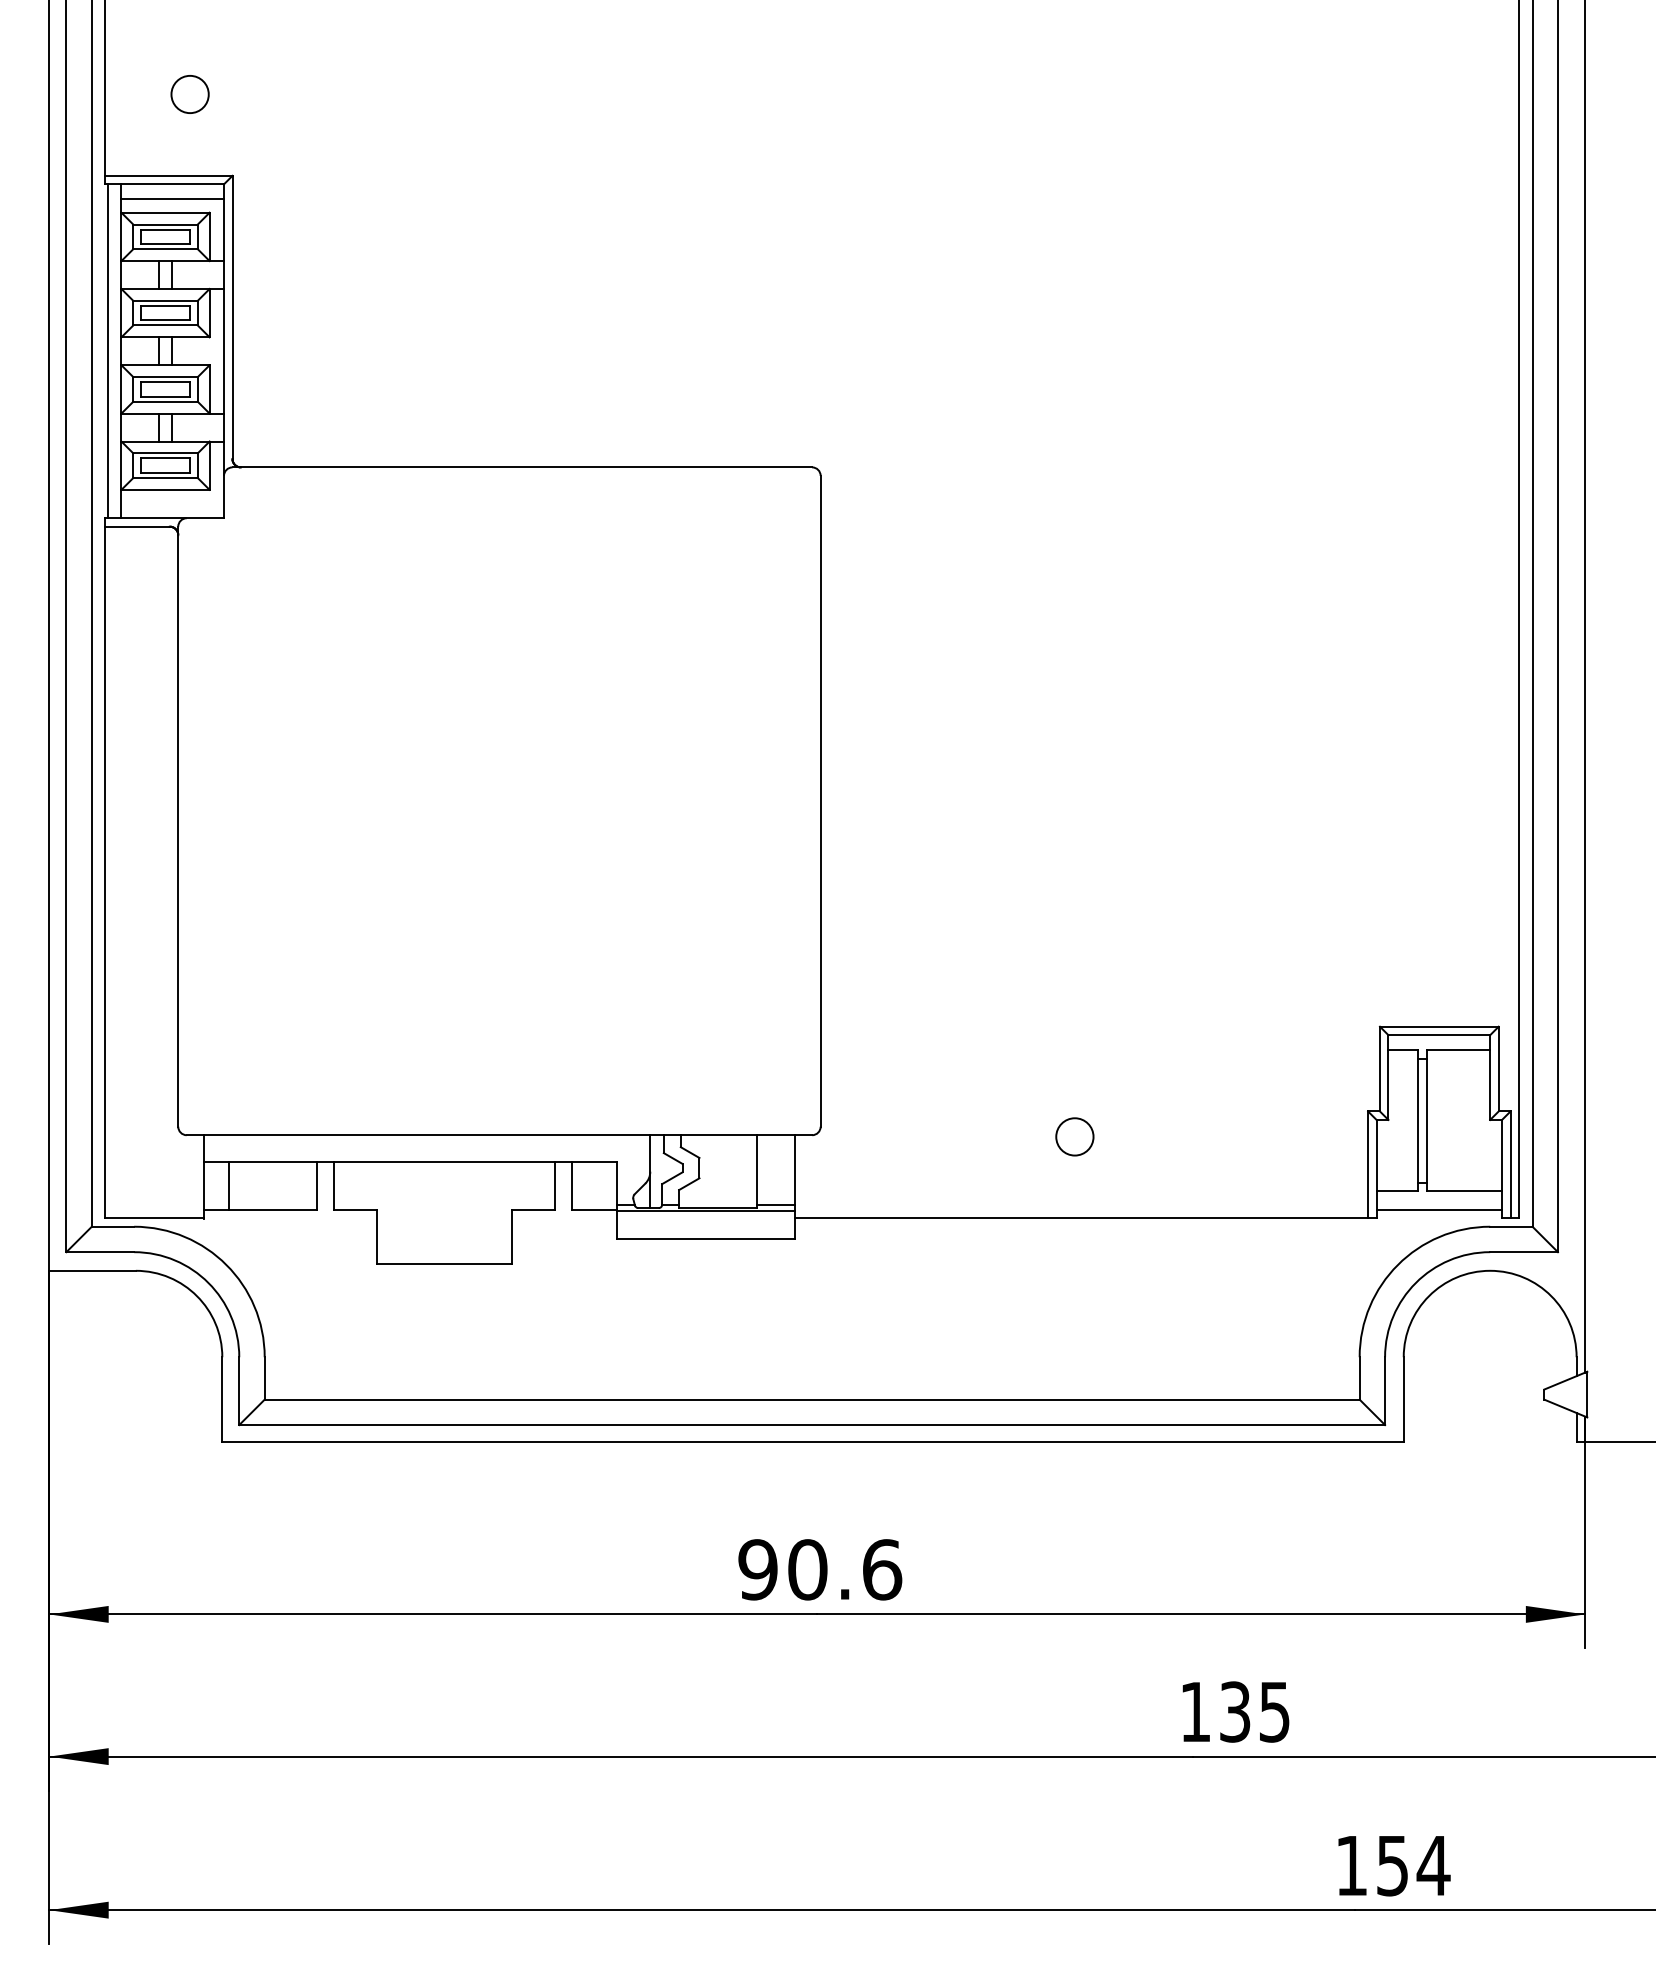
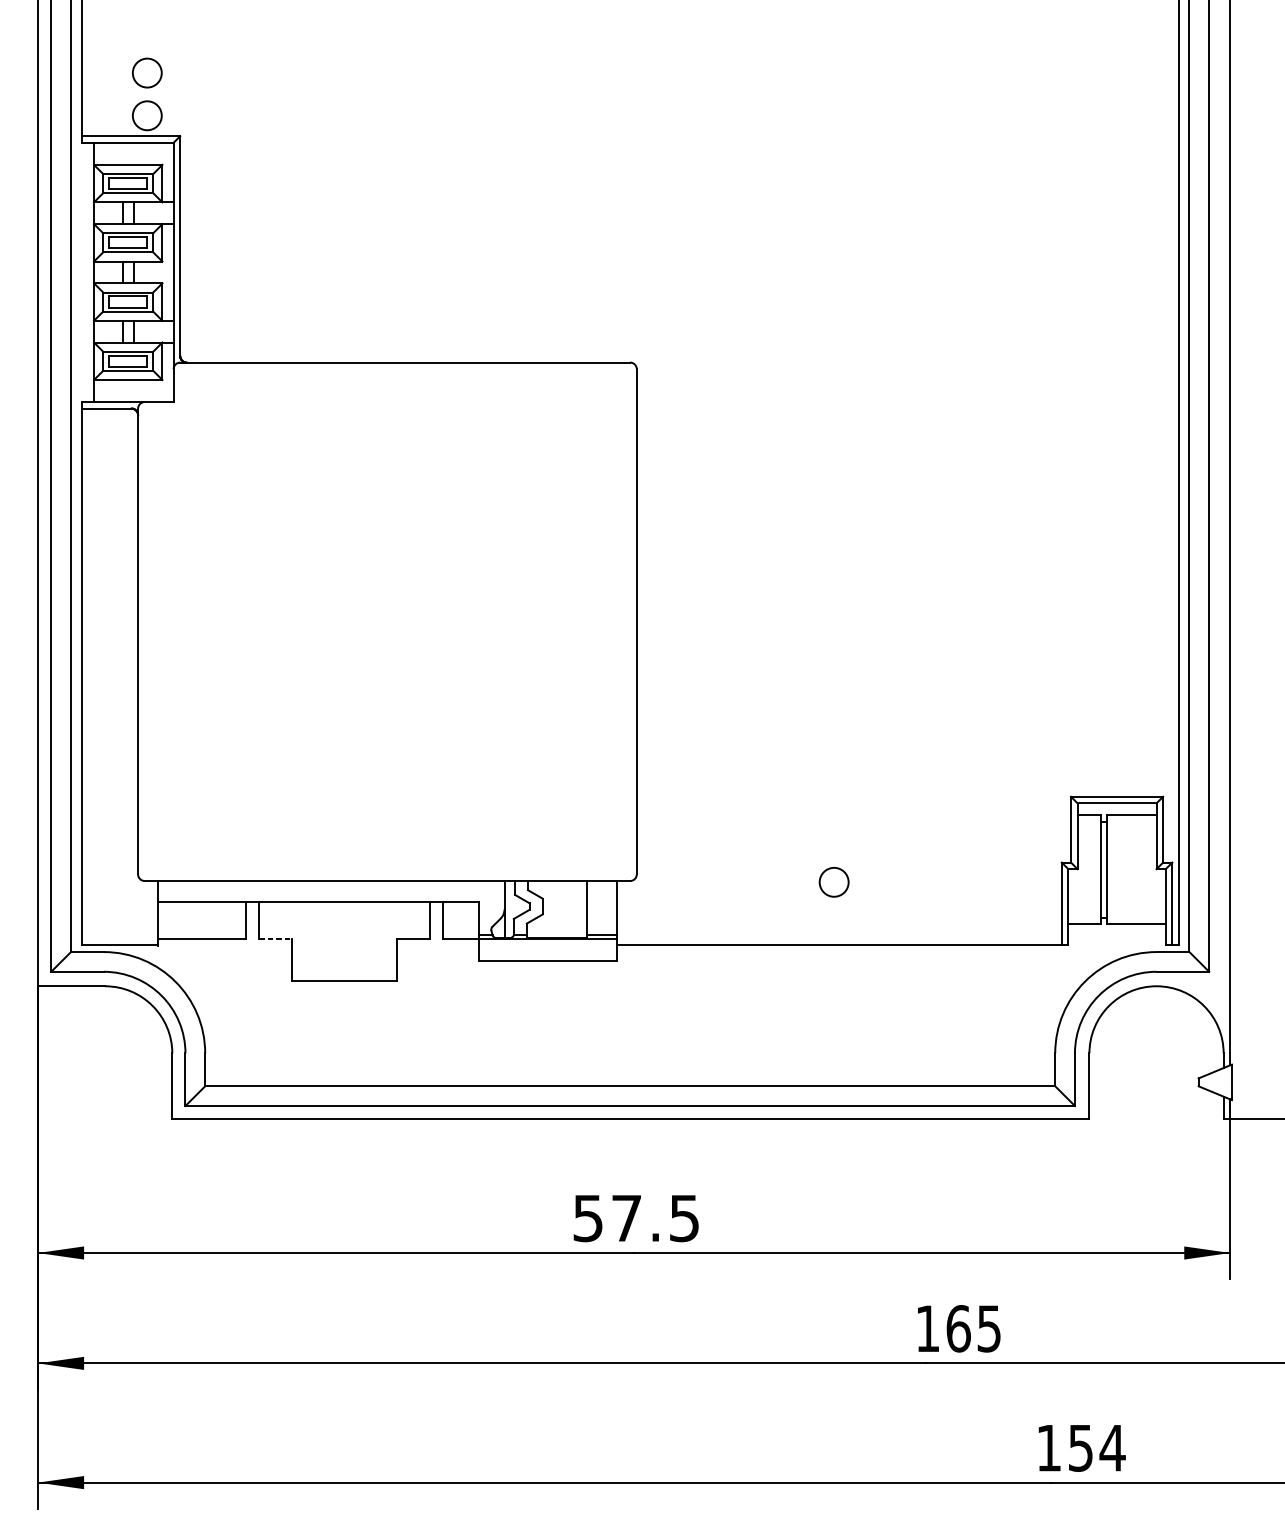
circle: (189, 149) -> (146, 115), added
line: (172, 198) -> (133, 153), removed
line: (108, 351) -> (83, 272), removed
line: (229, 1186) -> (177, 920), removed
line: (355, 1210) -> (275, 939), solid -> dashed
line: (1439, 1210) -> (1117, 939), removed
text: (820, 1569) -> (636, 1218), 90.6 -> 57.5
text: (1235, 1711) -> (958, 1328), 135 -> 165

